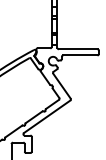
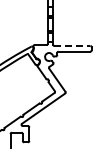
line: (78, 48) -> (72, 45), solid -> dashed

